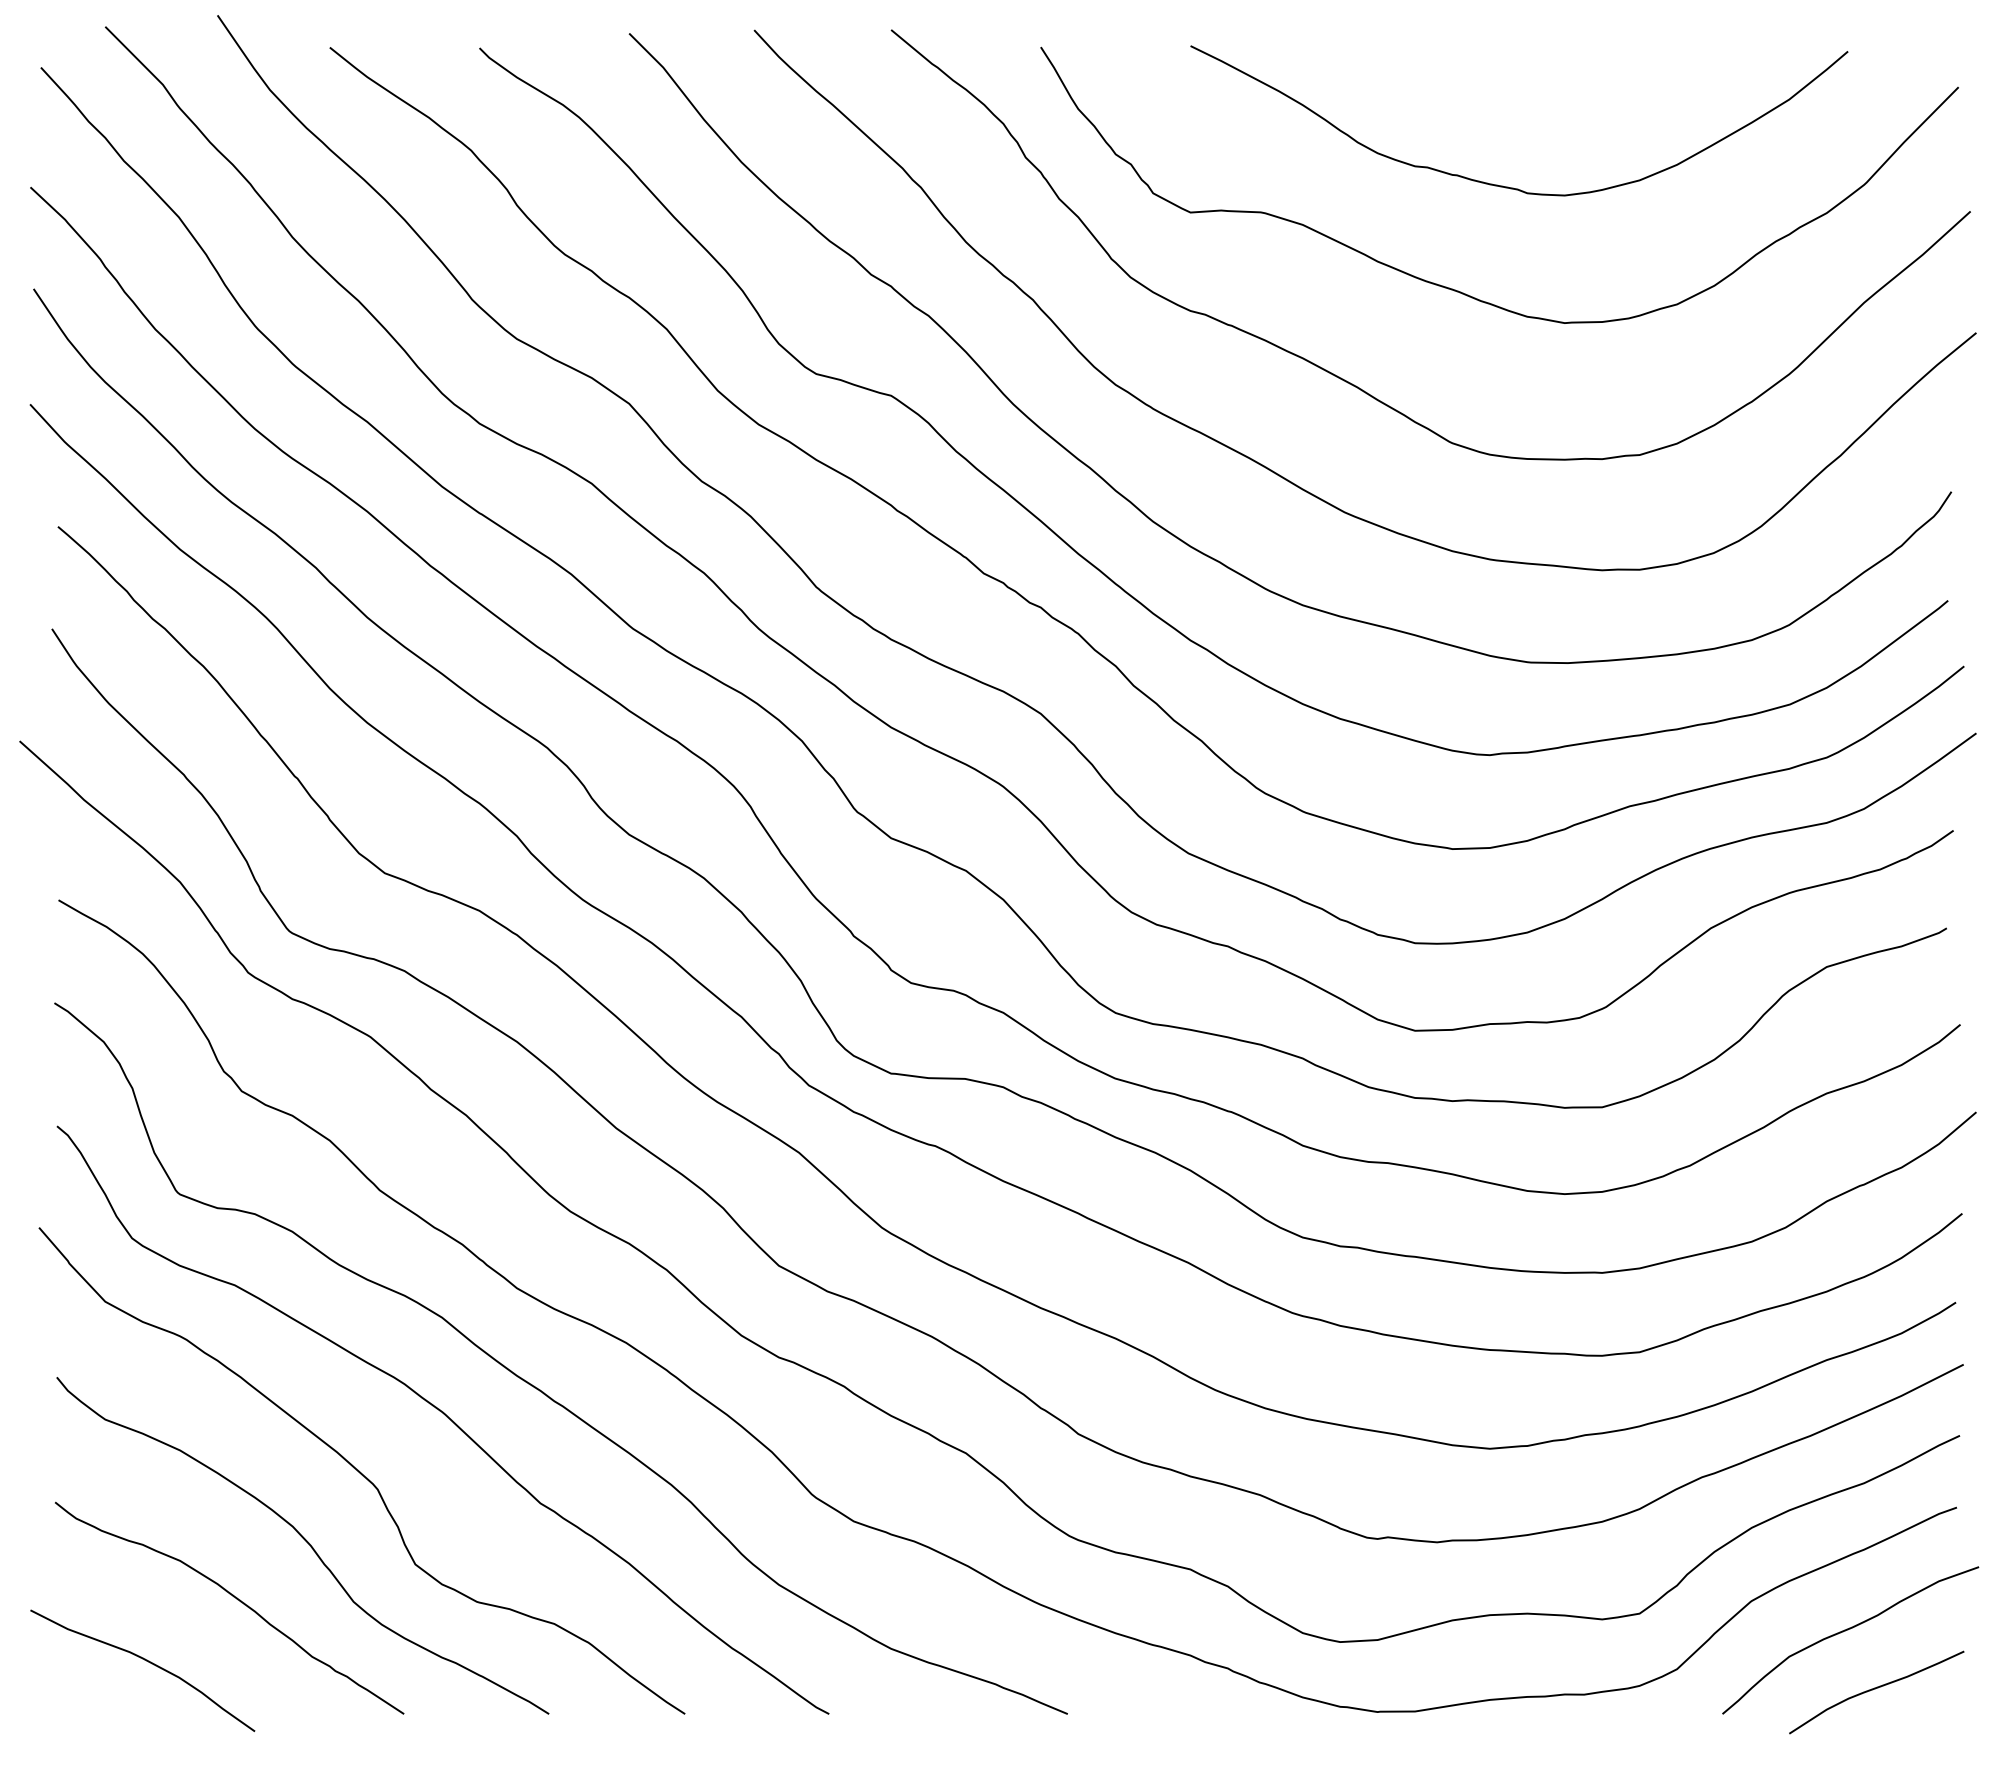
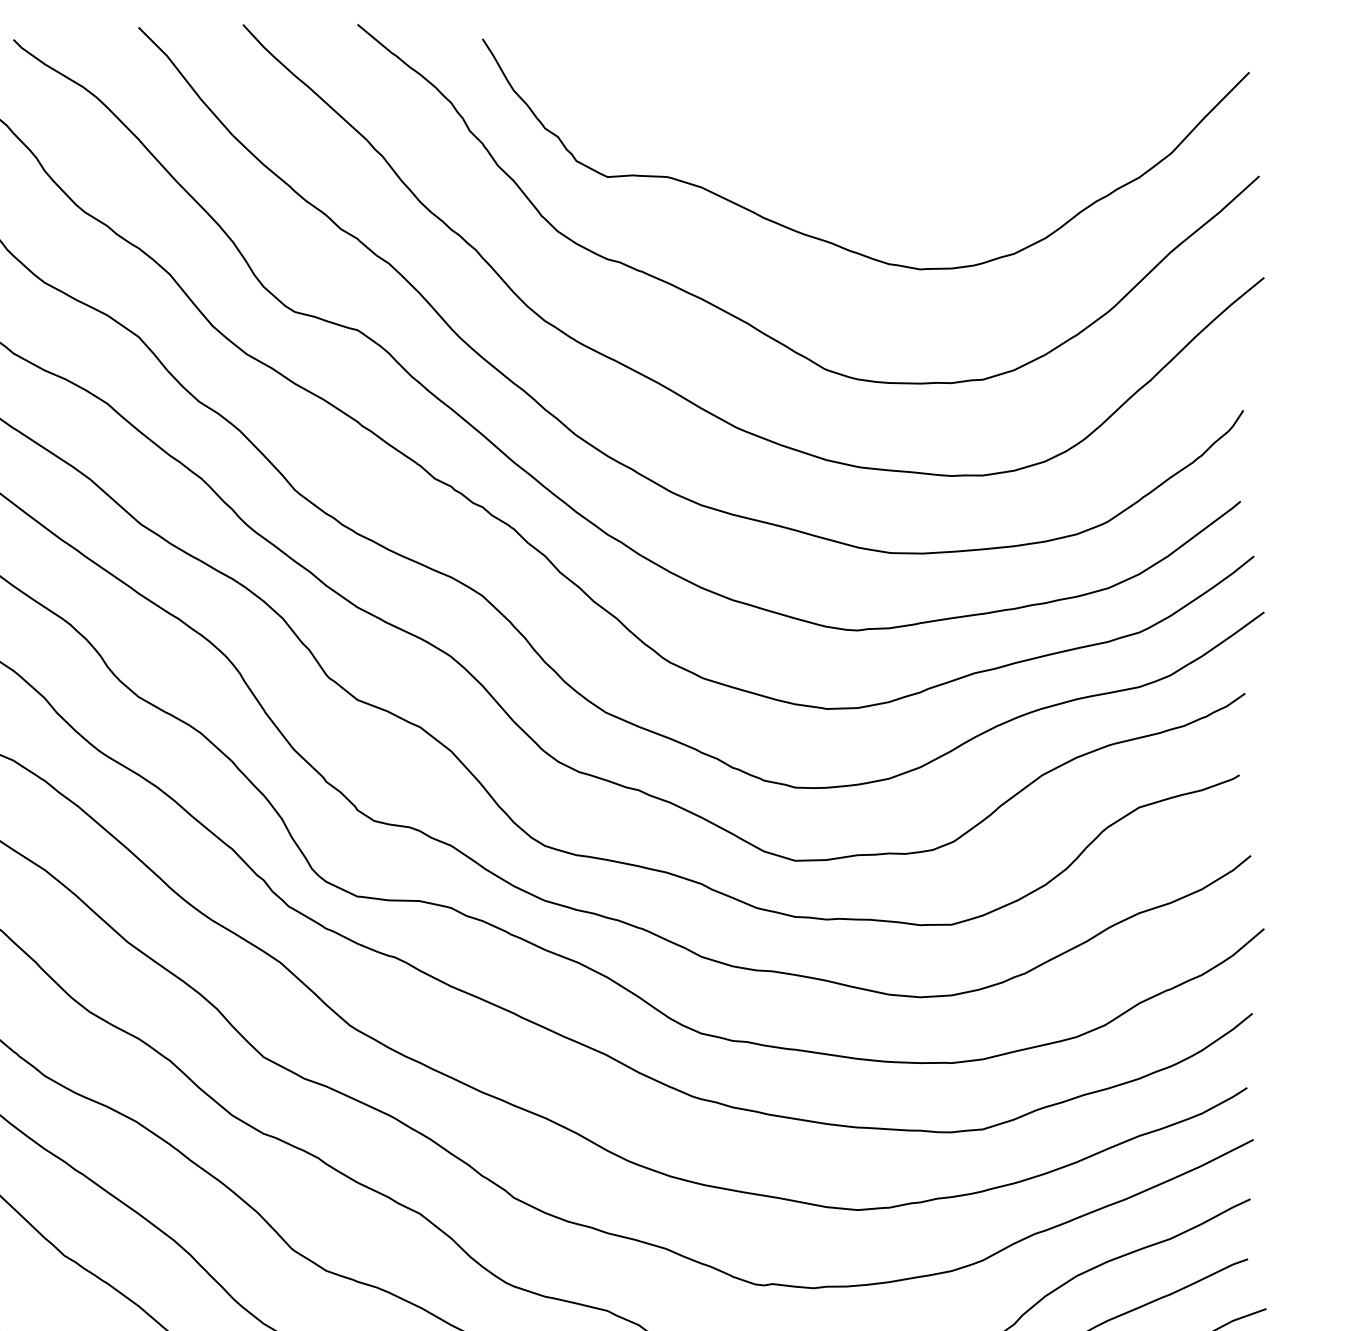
curve: (1508, 186) -> (873, 155), removed

